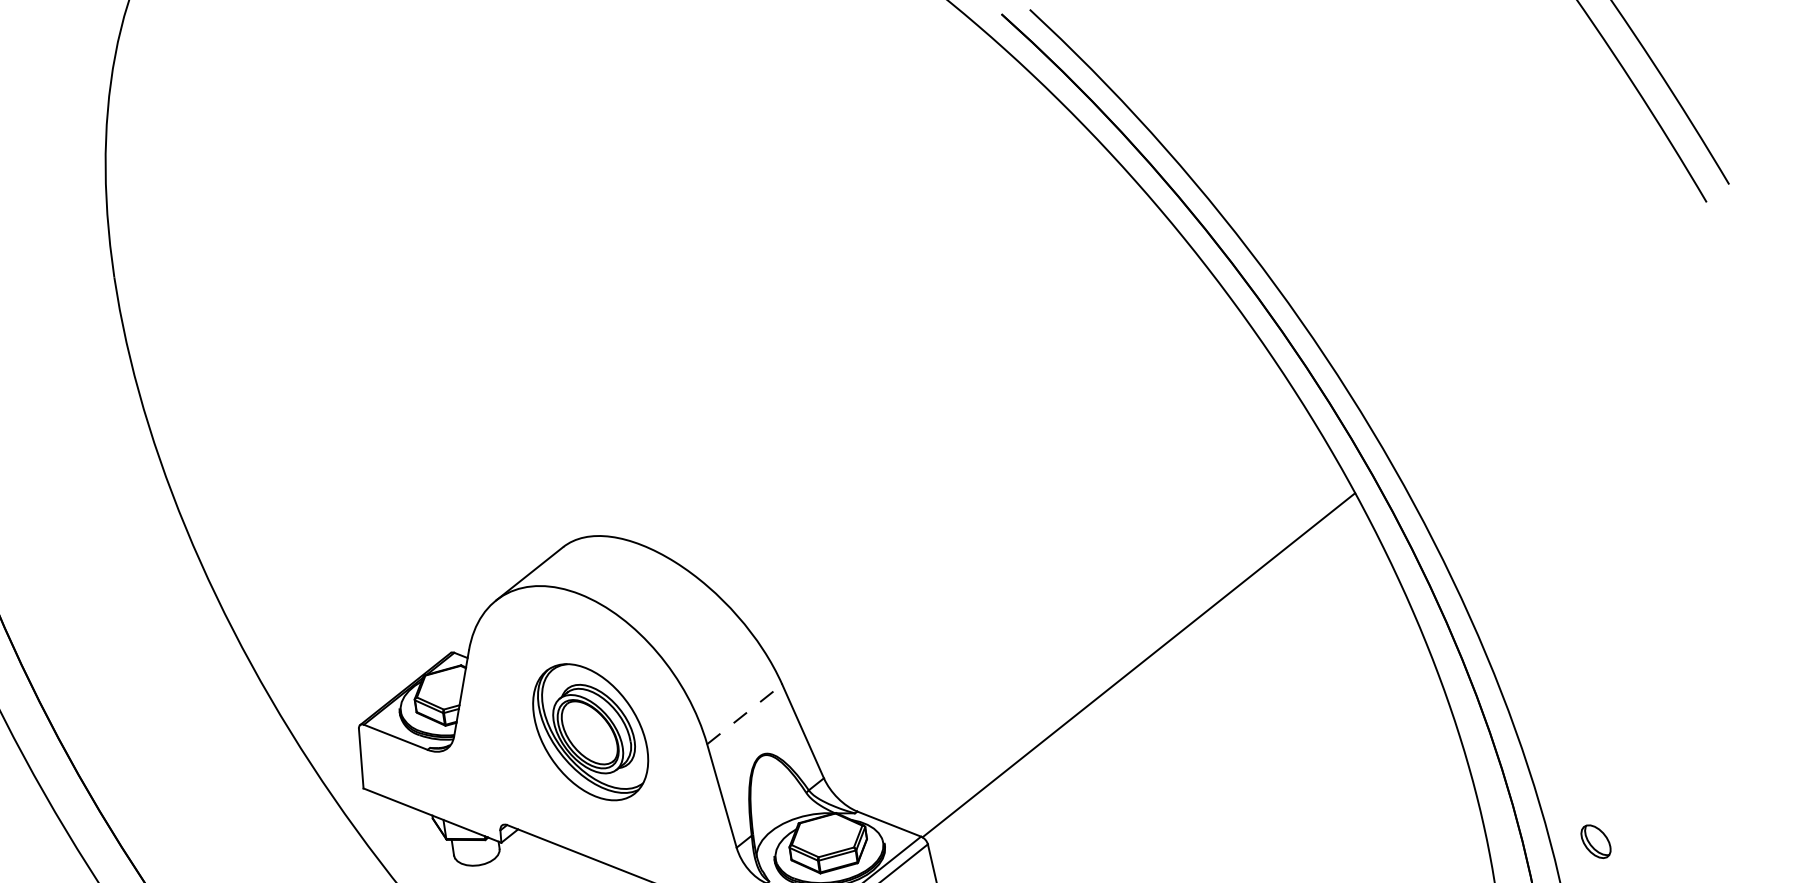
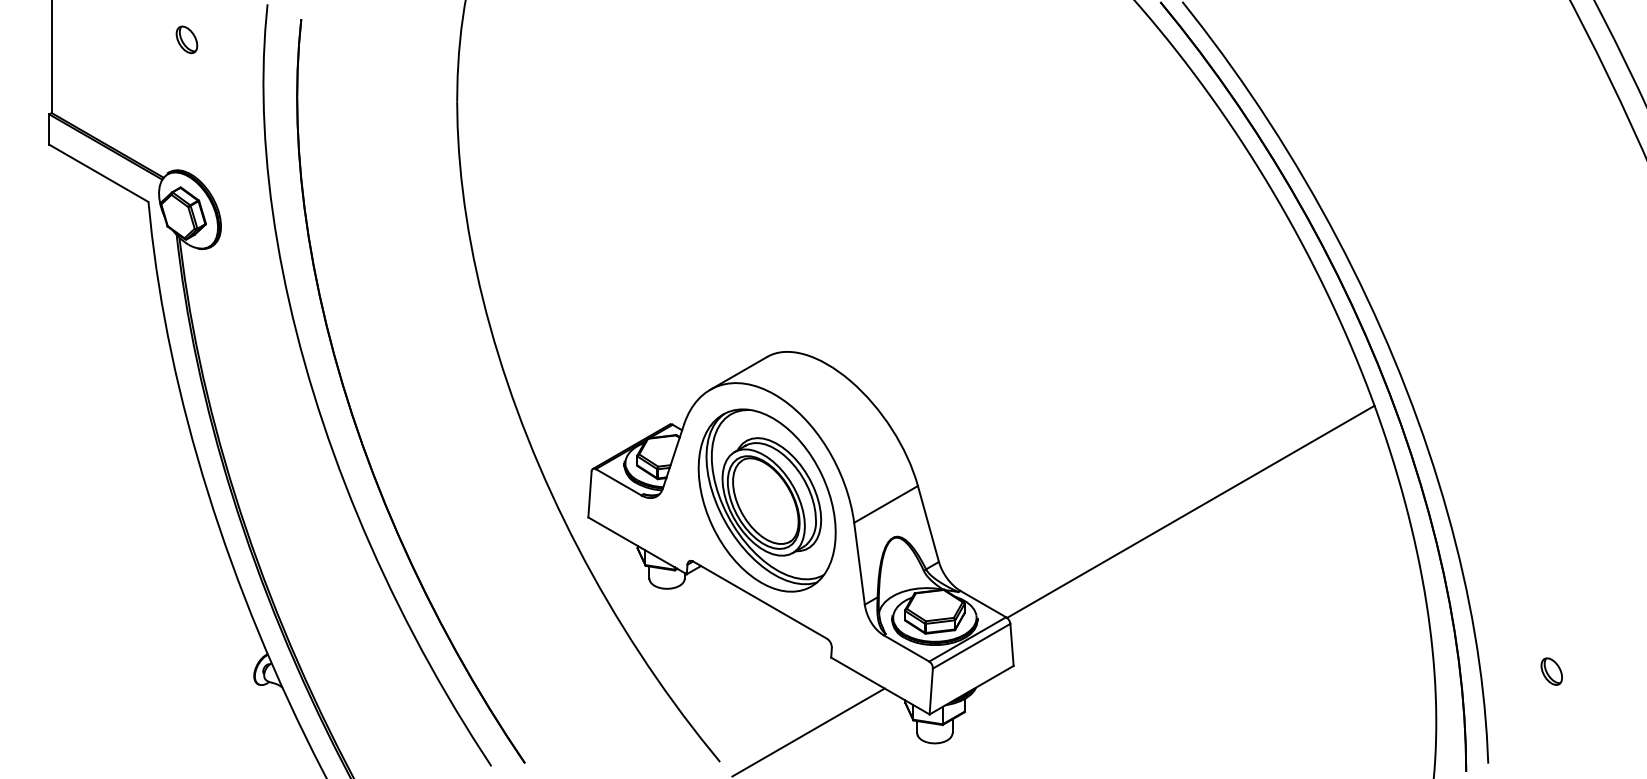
line: (745, 714) -> (886, 504), dashed -> solid
part: (589, 732) -> (766, 500), size x1.67
part: (1595, 841) -> (1551, 671), moved

